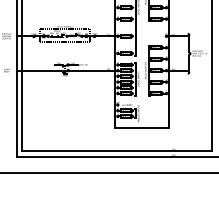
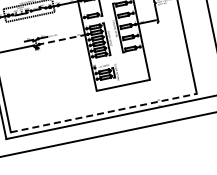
line: (92, 70) -> (63, 39), solid -> dashed
line: (117, 150) -> (103, 112), solid -> dashed

